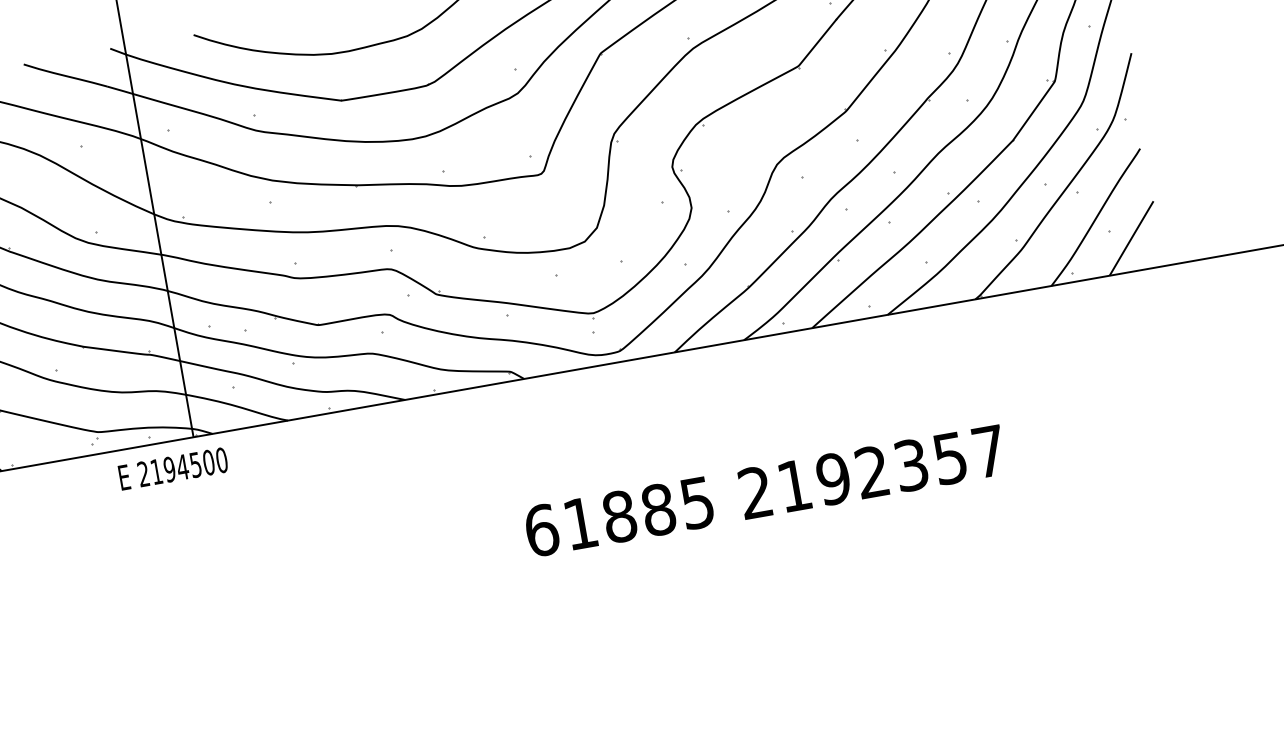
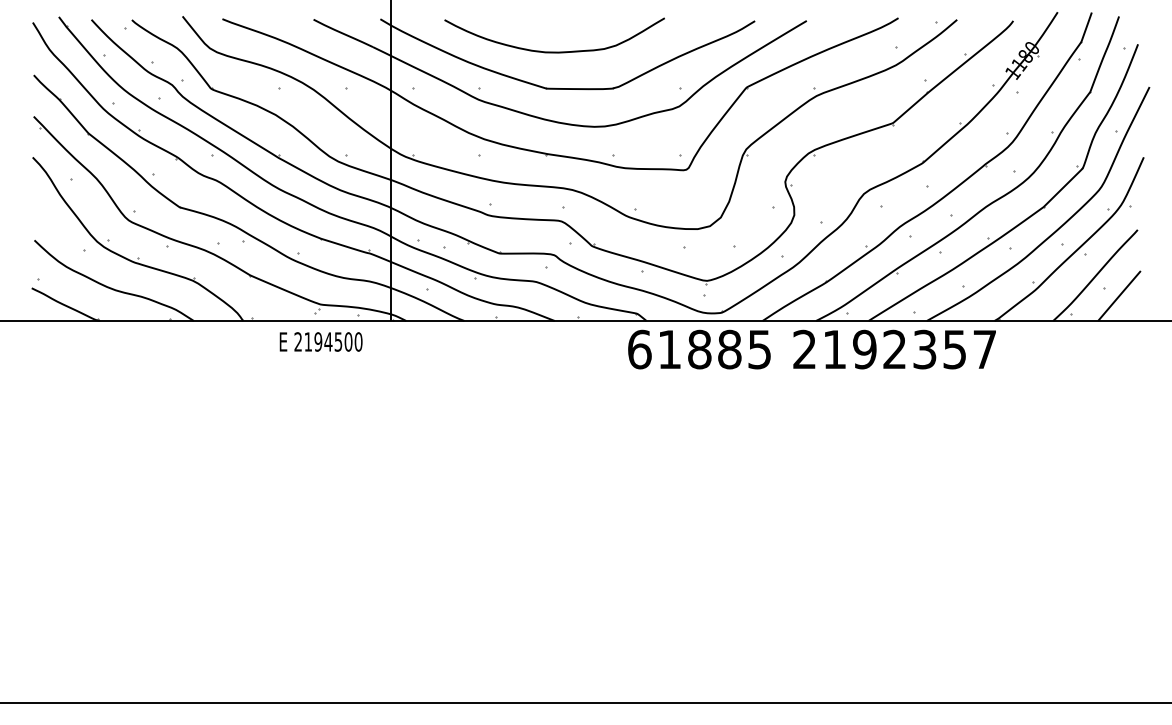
text: (172, 468) -> (320, 341), moved
text: (764, 491) -> (811, 349), moved

